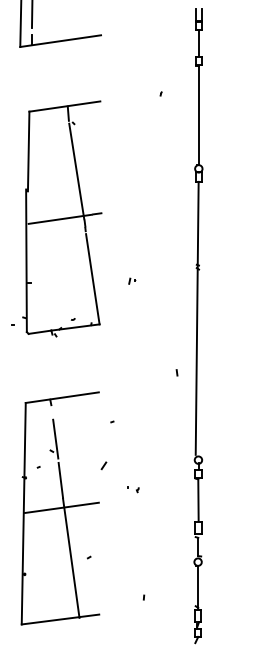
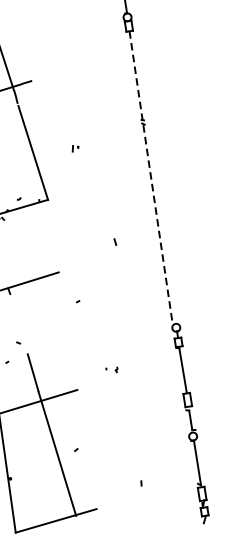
line: (197, 318) -> (151, 177), solid -> dashed
line: (176, 372) -> (114, 241), moved
line: (55, 438) -> (20, 328), removed
line: (103, 465) -> (76, 349), removed

